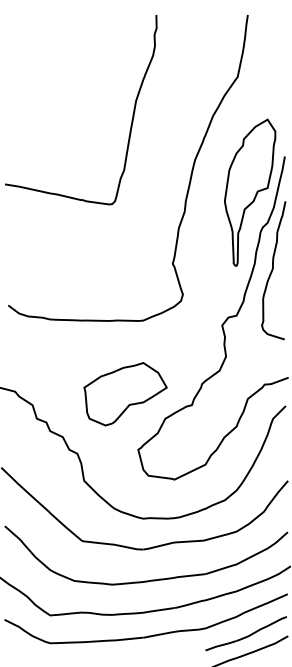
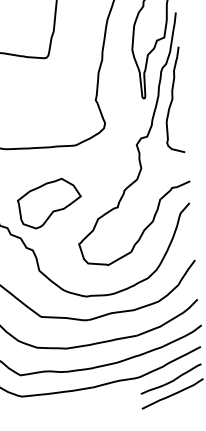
part: (125, 394) -> (49, 203), moved

